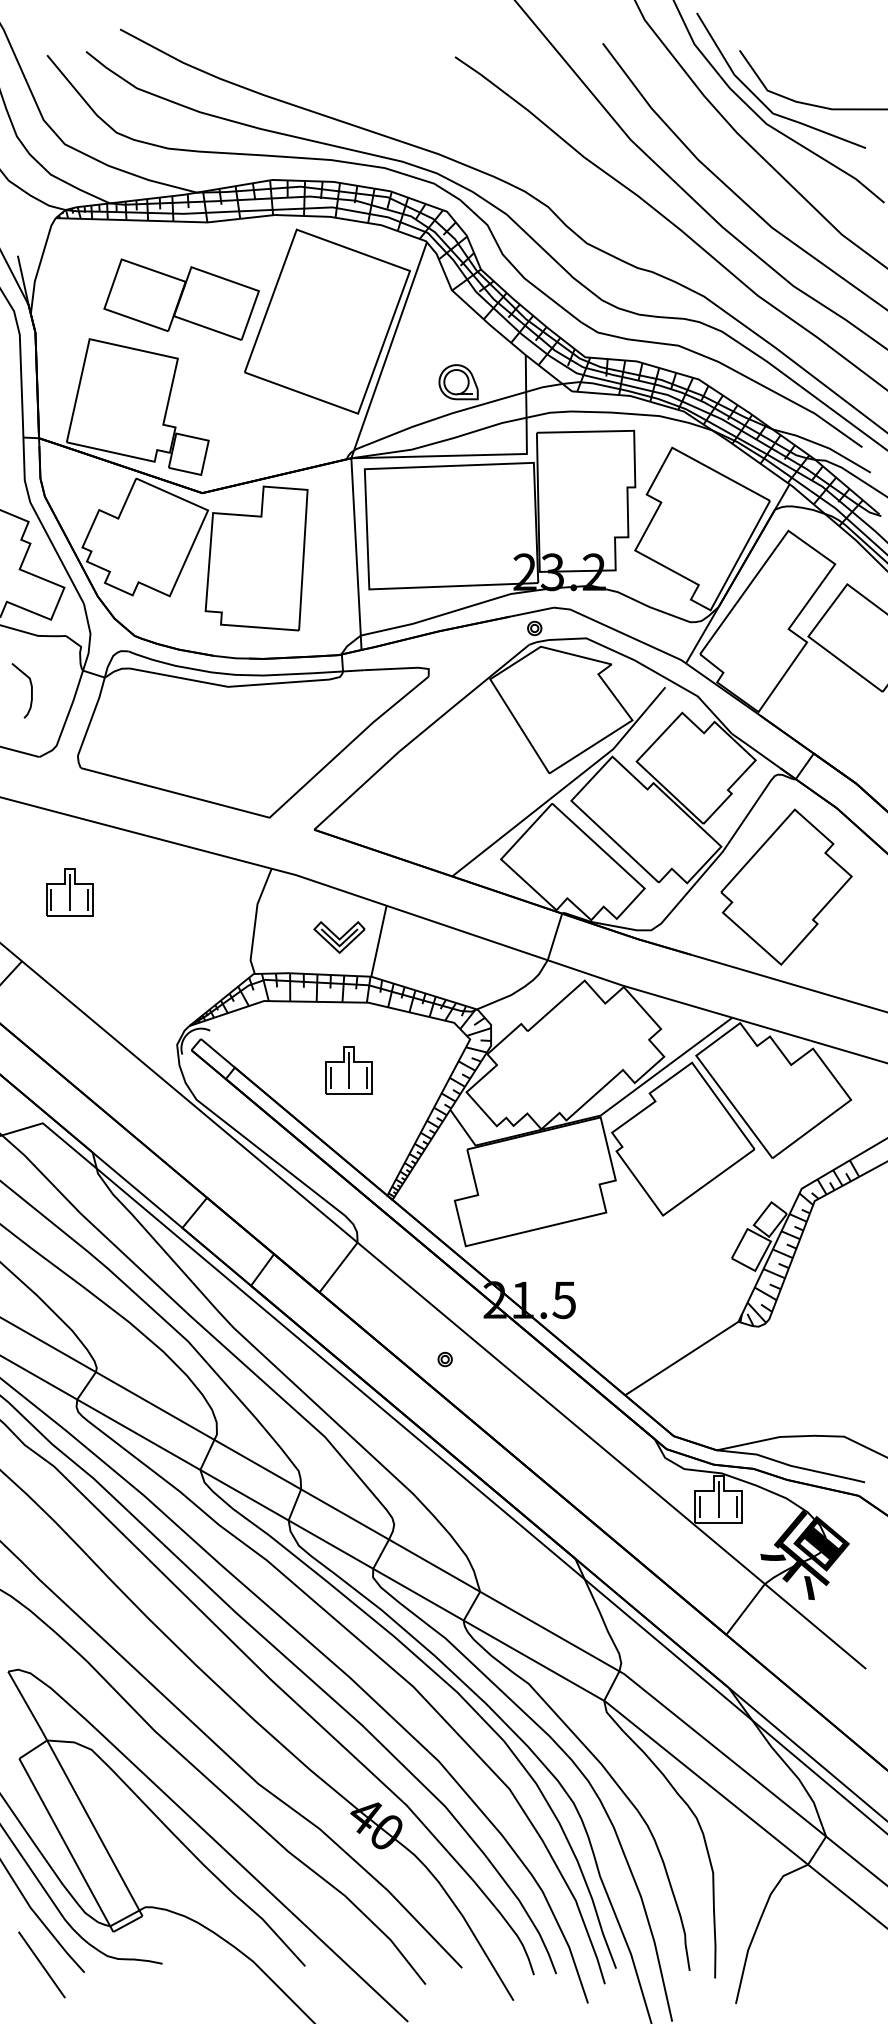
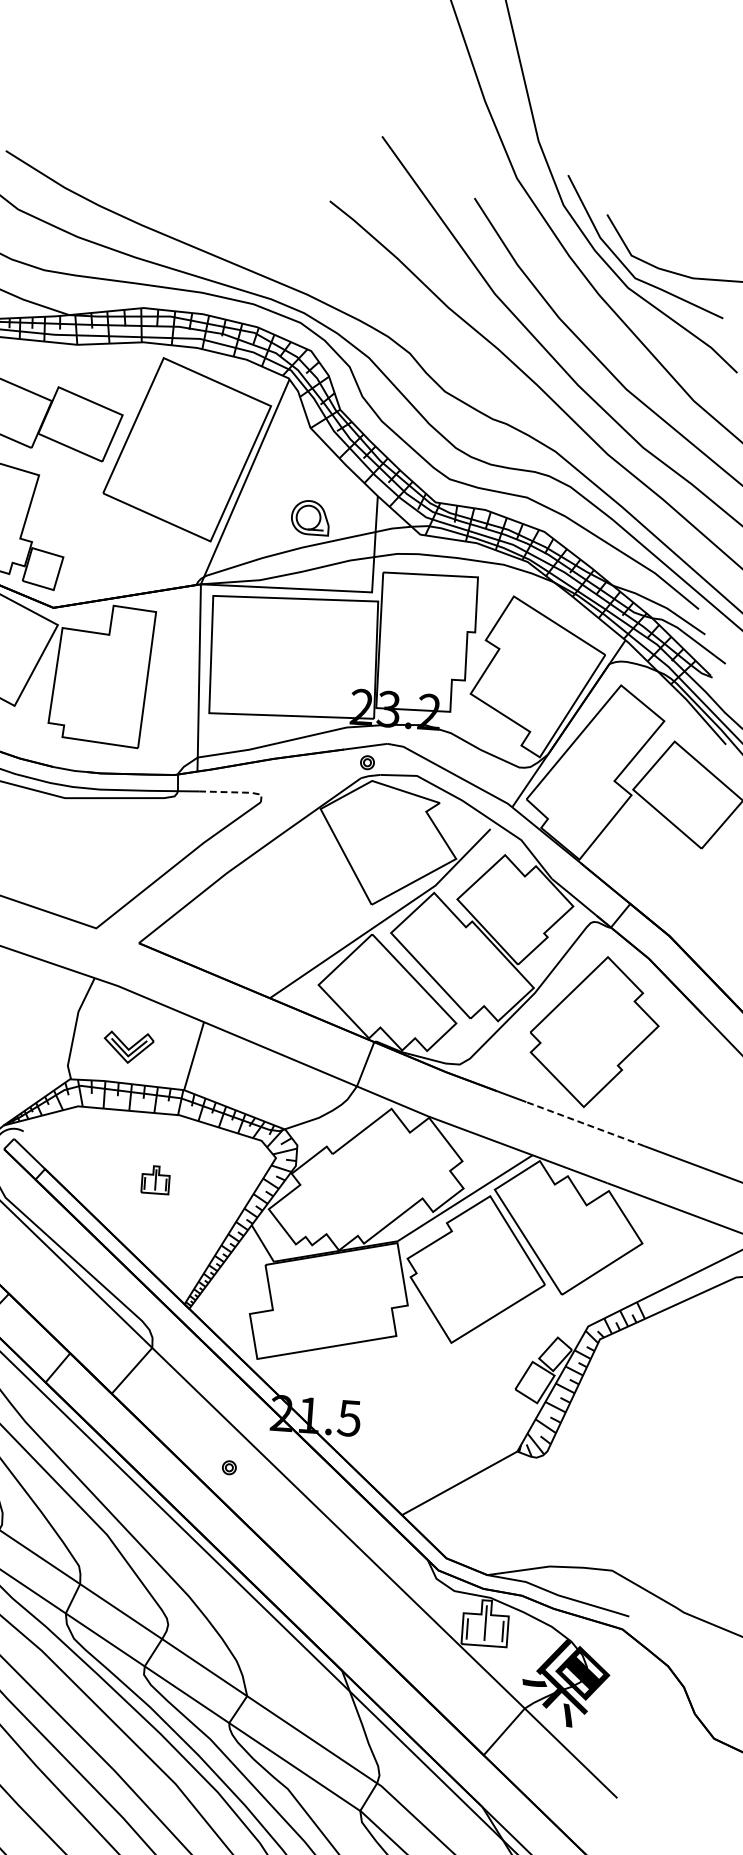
line: (402, 668) -> (236, 792), solid -> dashed
part: (339, 937) -> (128, 1047), moved
line: (783, 981) -> (584, 1123), solid -> dashed
part: (348, 1070) -> (155, 1179), size x0.6

